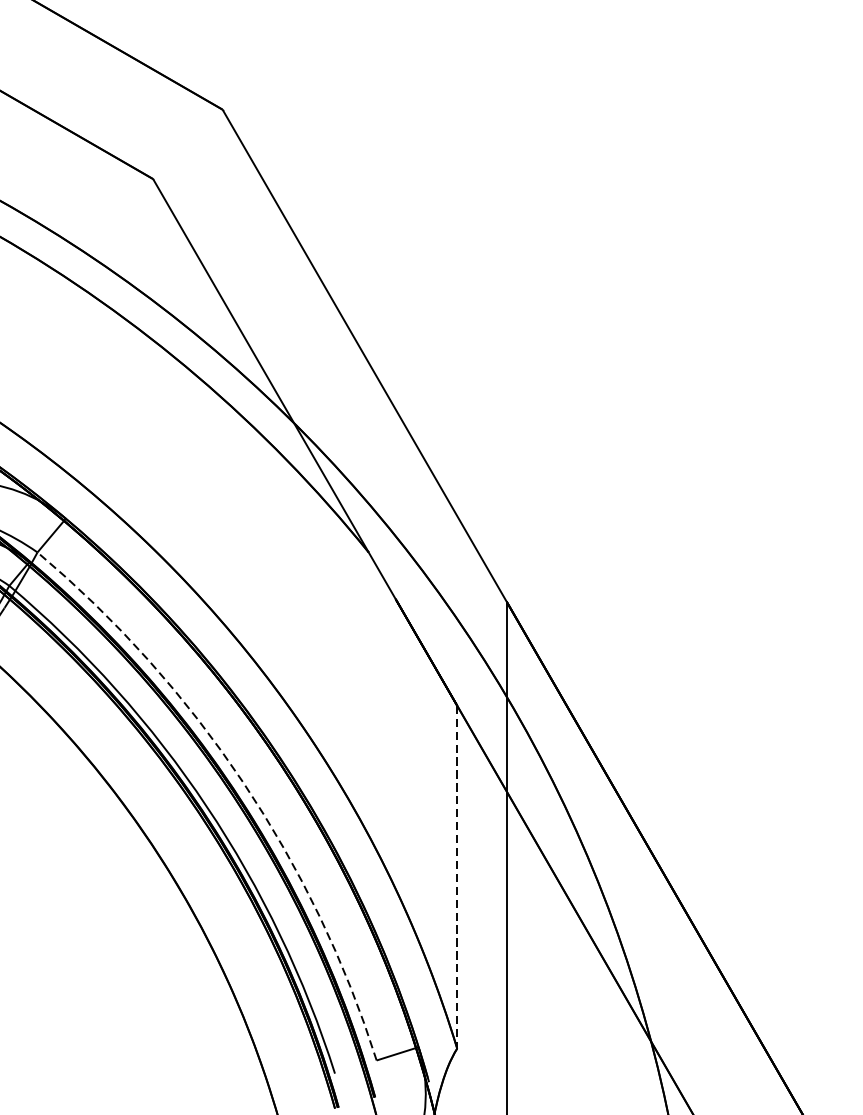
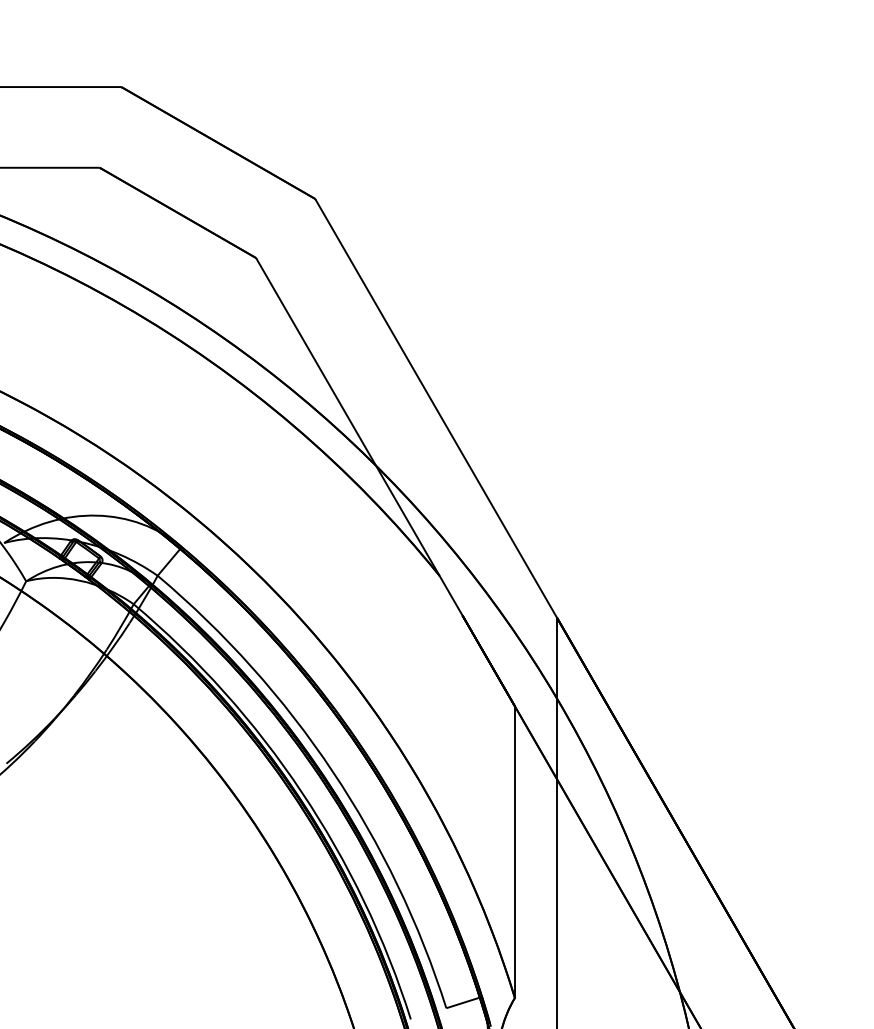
arc: (242, 782) -> (332, 771), dashed -> solid
line: (456, 877) -> (514, 852), dashed -> solid

